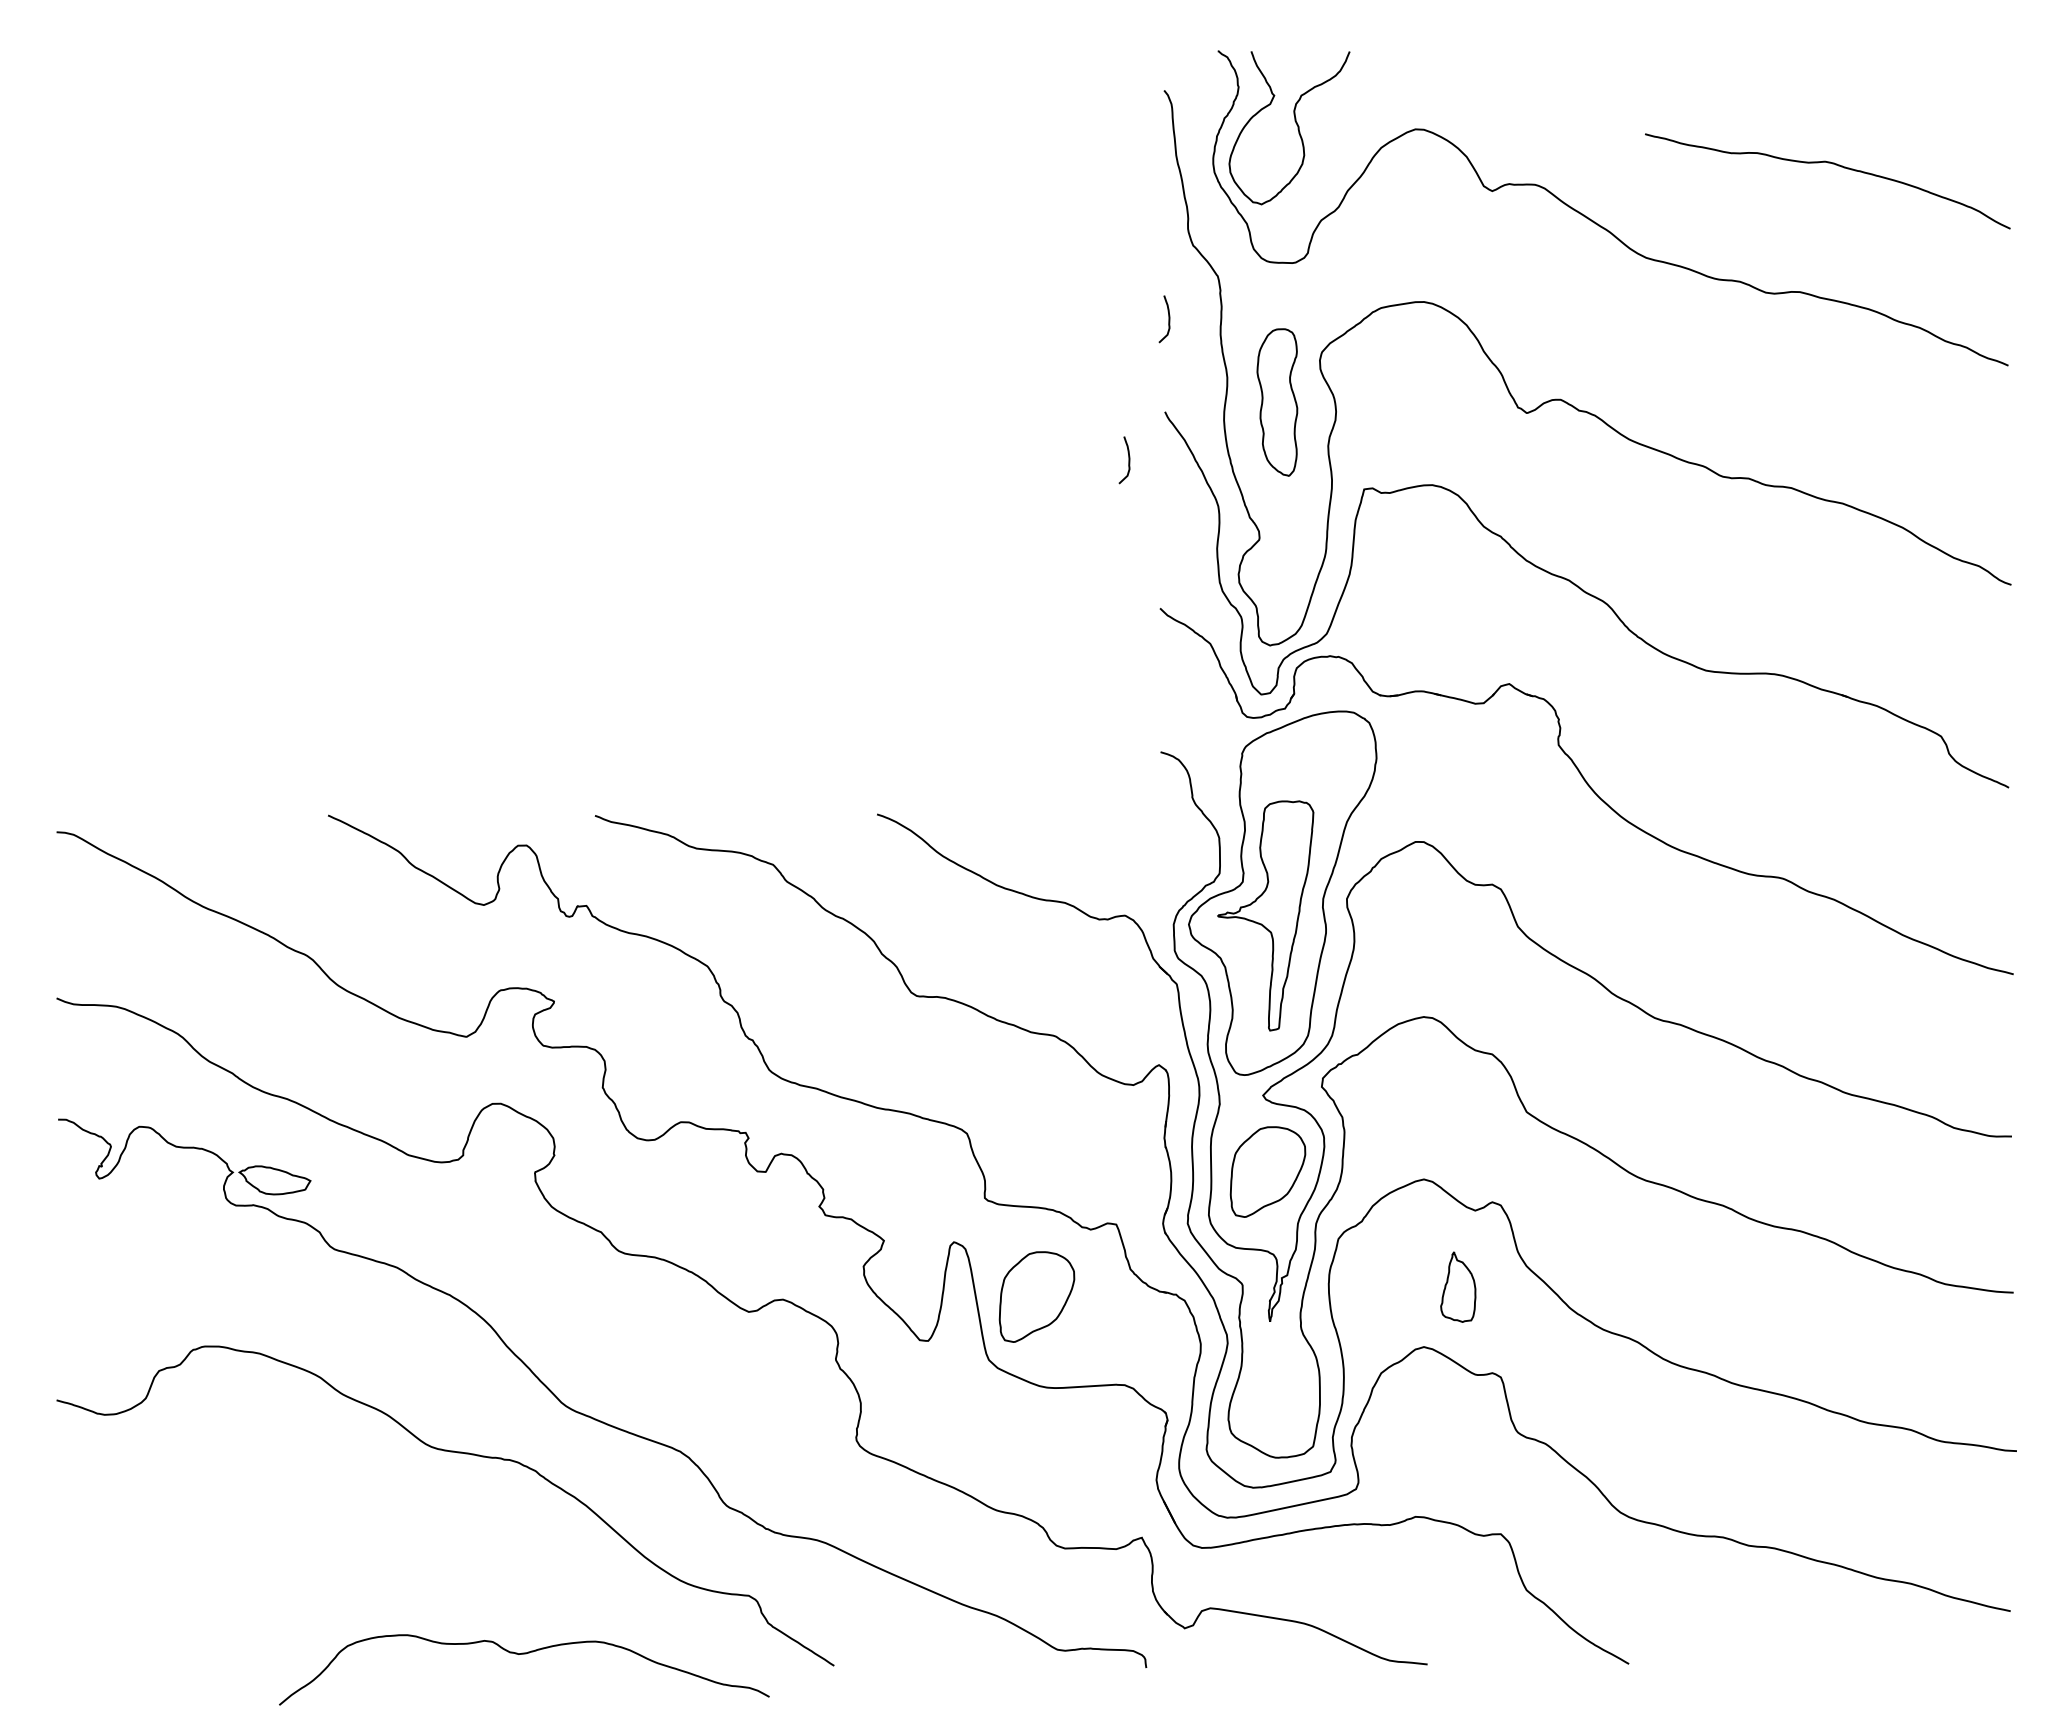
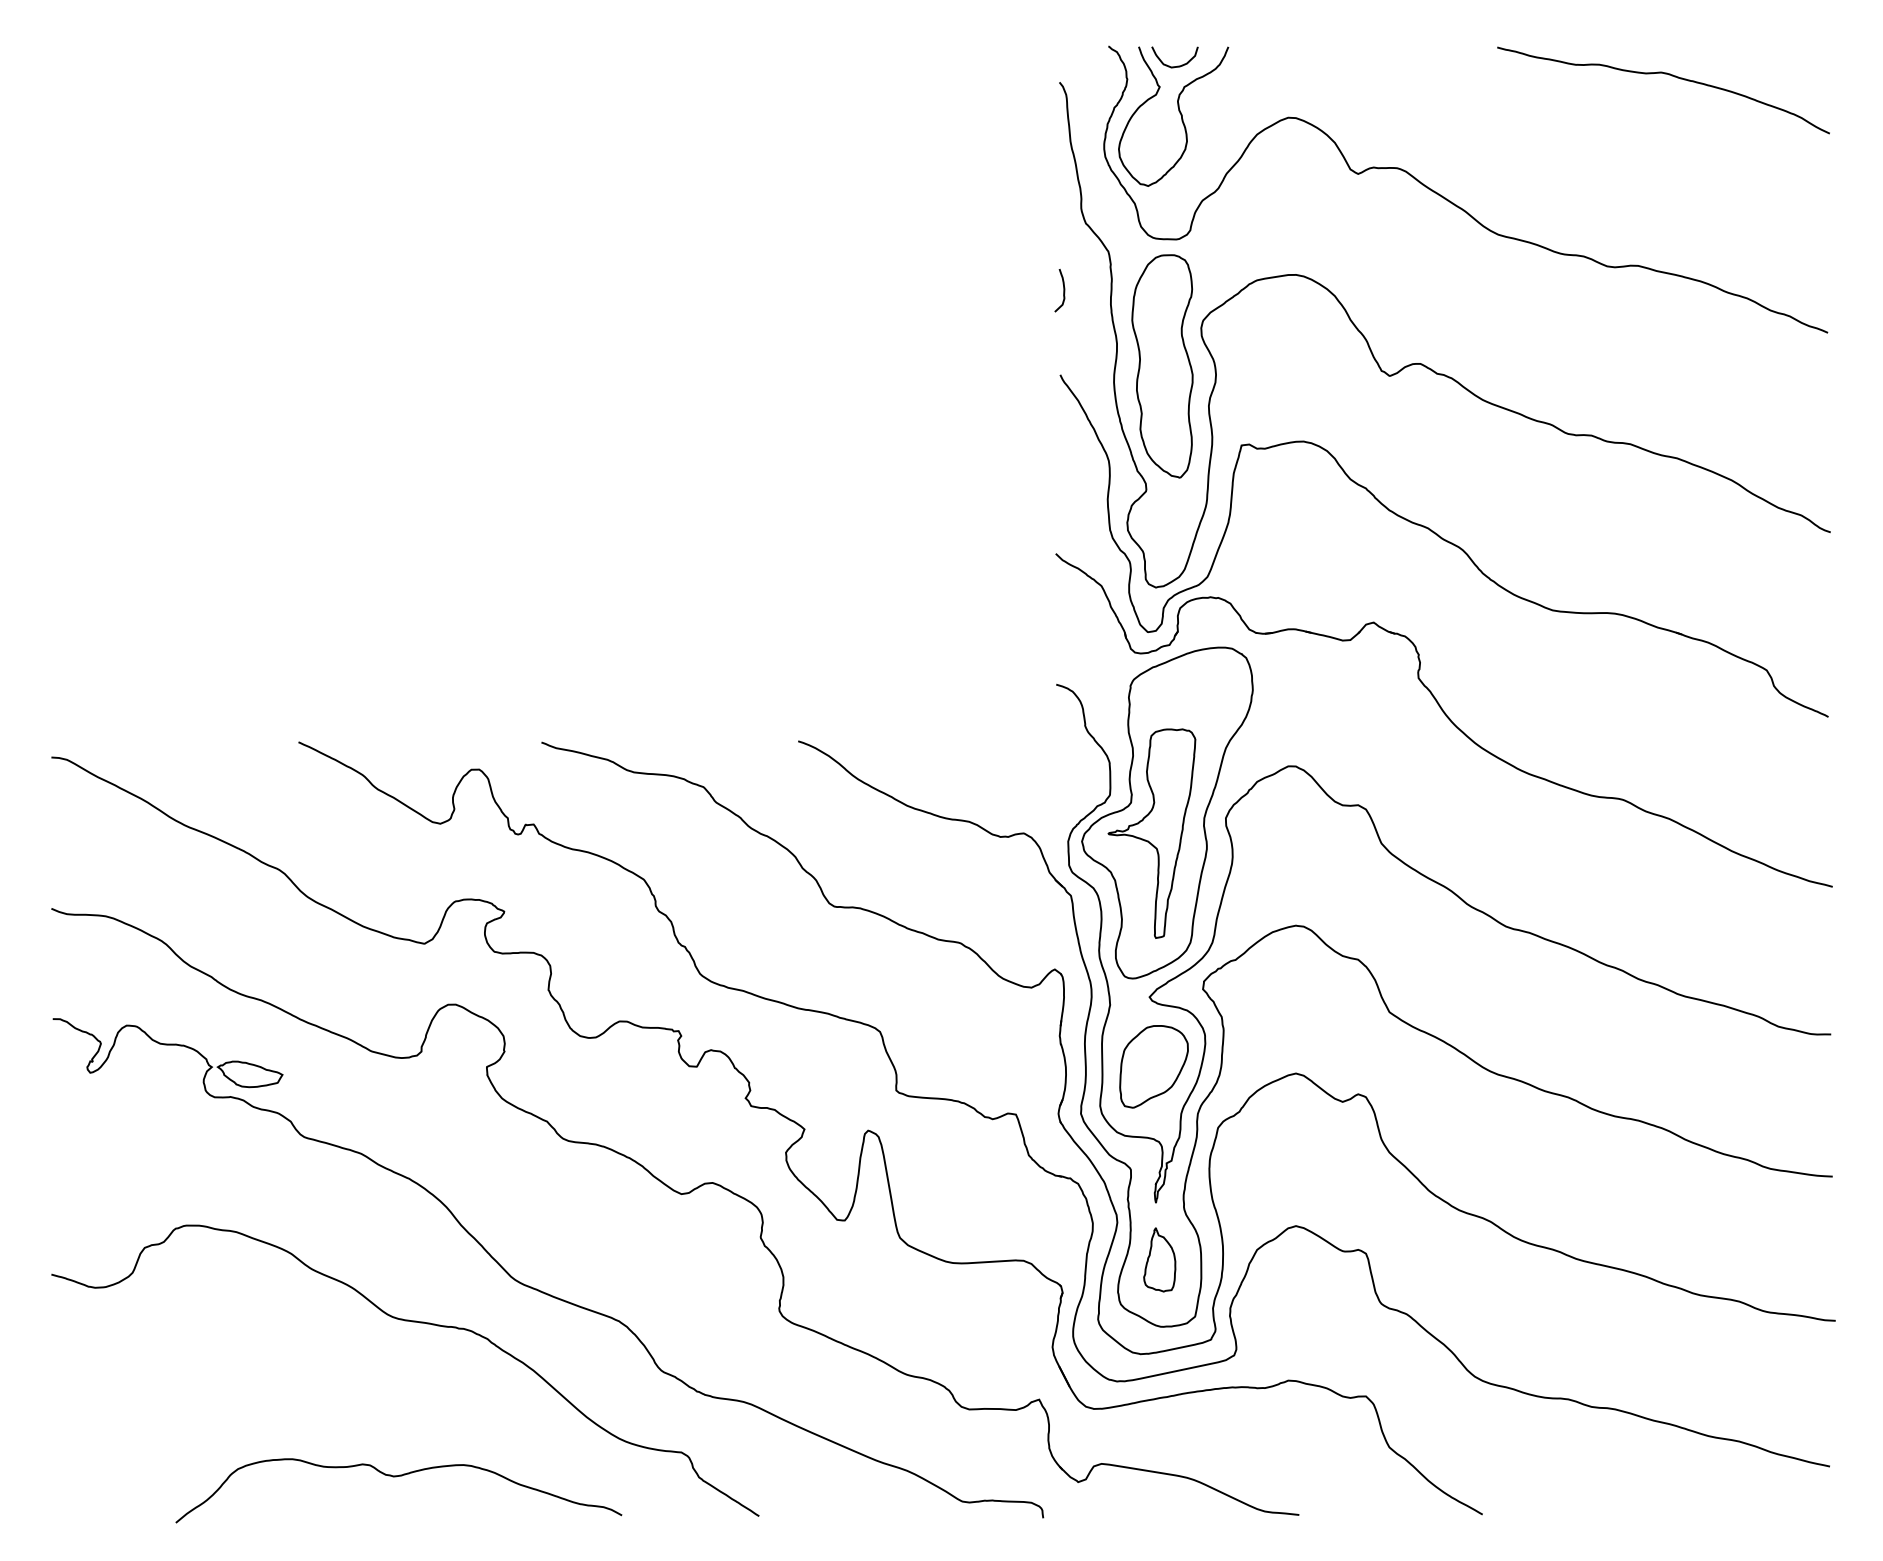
curve: (1290, 72) -> (1174, 65), added
curve: (1832, 164) -> (1667, 75), moved
part: (1277, 402) -> (1162, 366), size x1.67
curve: (1128, 460) -> (1027, 419), removed
part: (1458, 1286) -> (1159, 1259), moved
part: (1036, 1296) -> (943, 1180), removed
curve: (524, 1654) -> (399, 1476), moved

